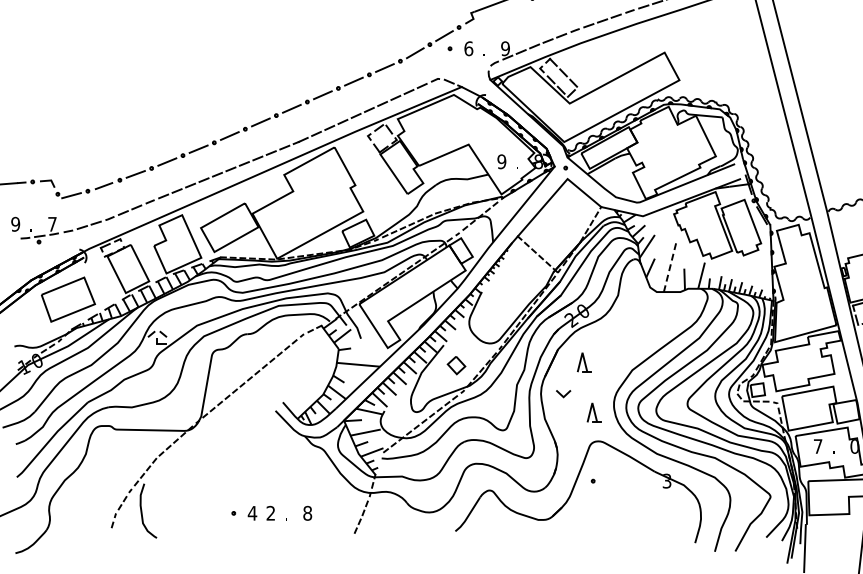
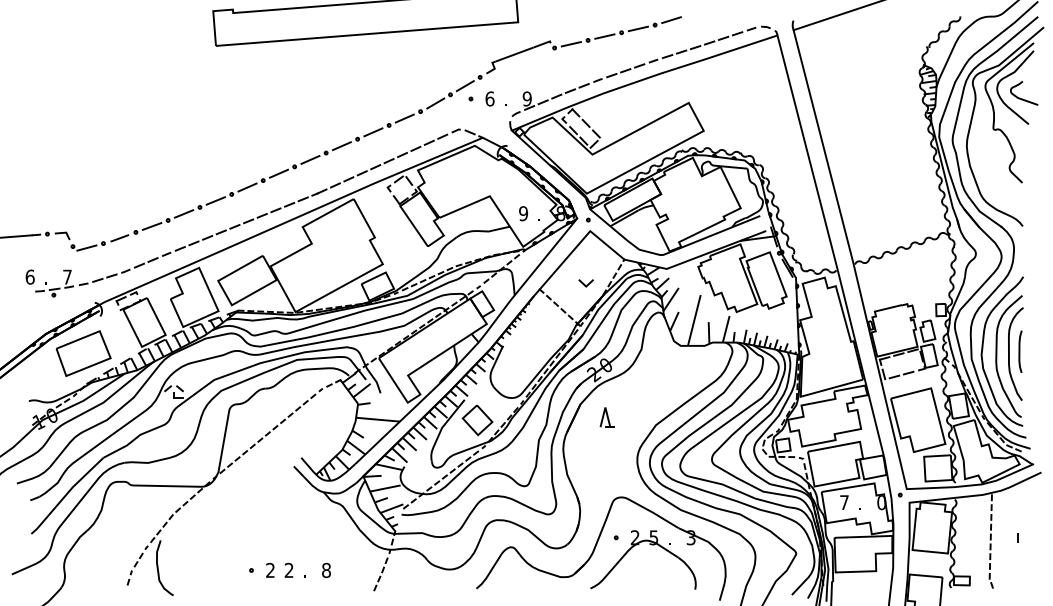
text: (15, 223) -> (29, 276), 9 -> 6
line: (670, 267) -> (694, 320), dashed -> solid
part: (456, 365) -> (477, 420), size x1.67
line: (561, 394) -> (584, 283), moved
part: (593, 412) -> (616, 468), removed
part: (615, 488) -> (638, 545), added
text: (252, 512) -> (270, 569), 4 -> 2

